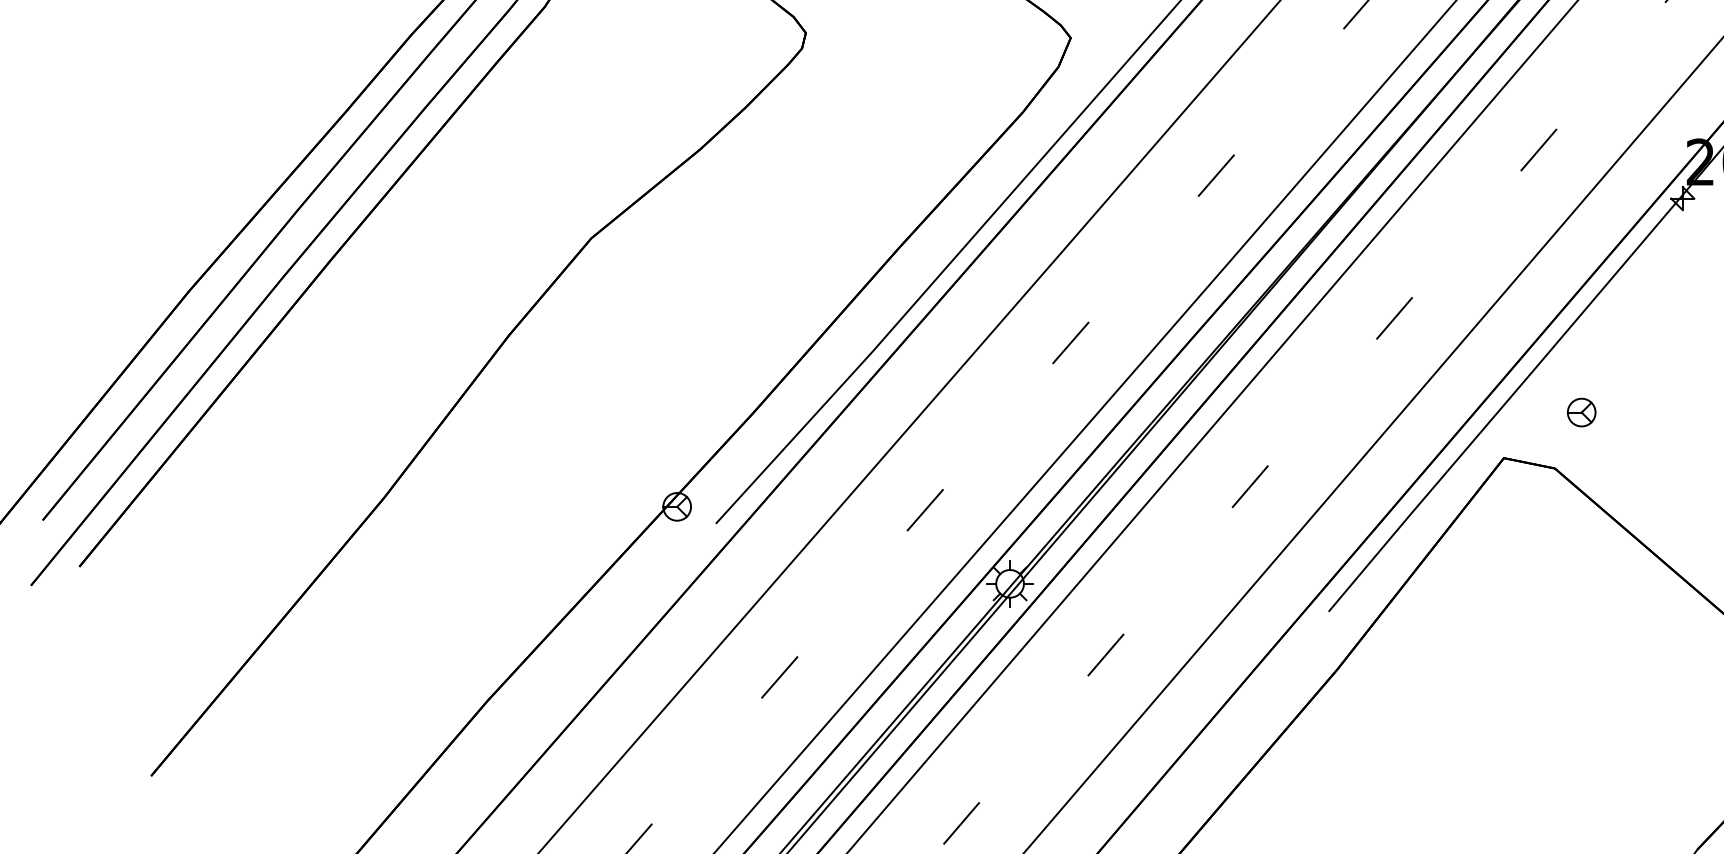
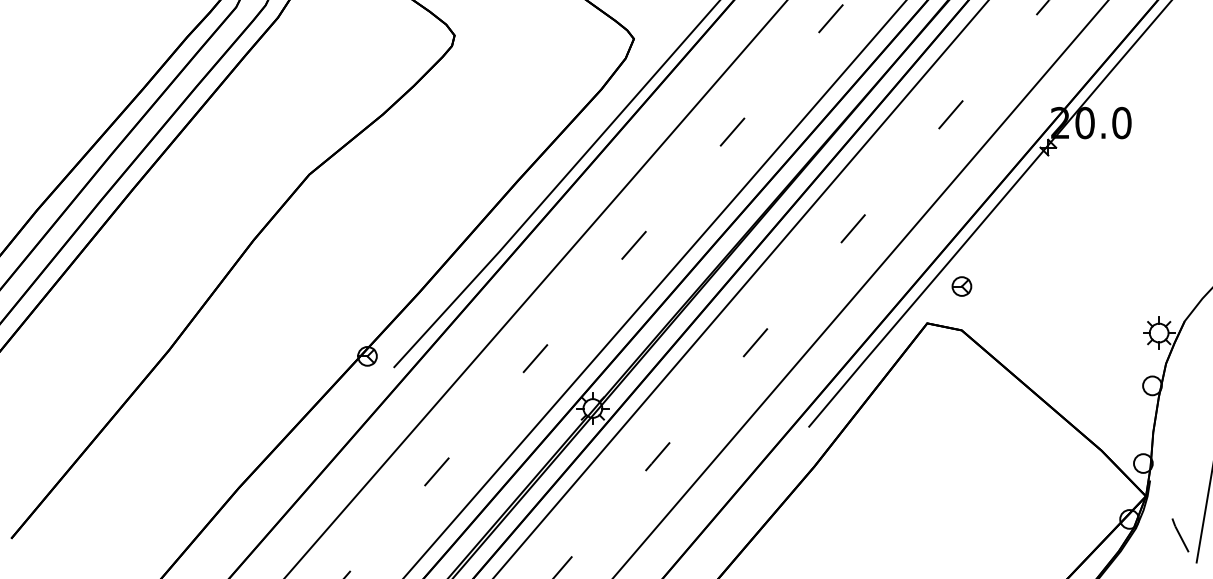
part: (1581, 412) -> (961, 286), moved

